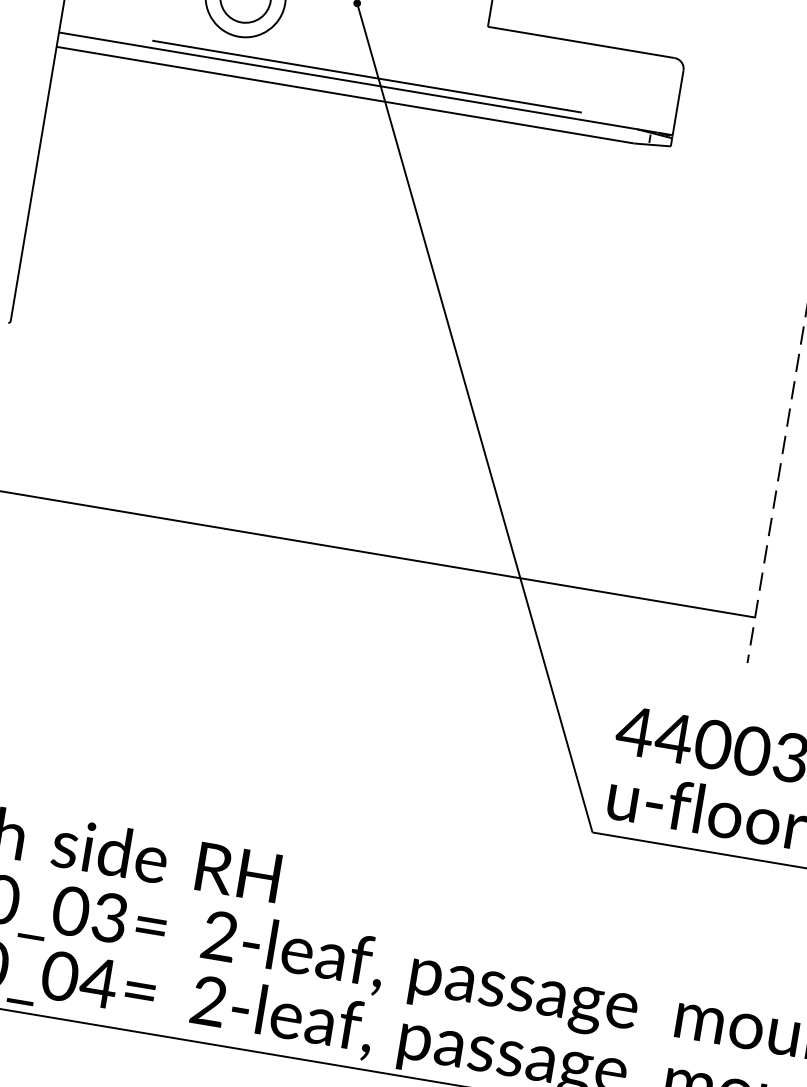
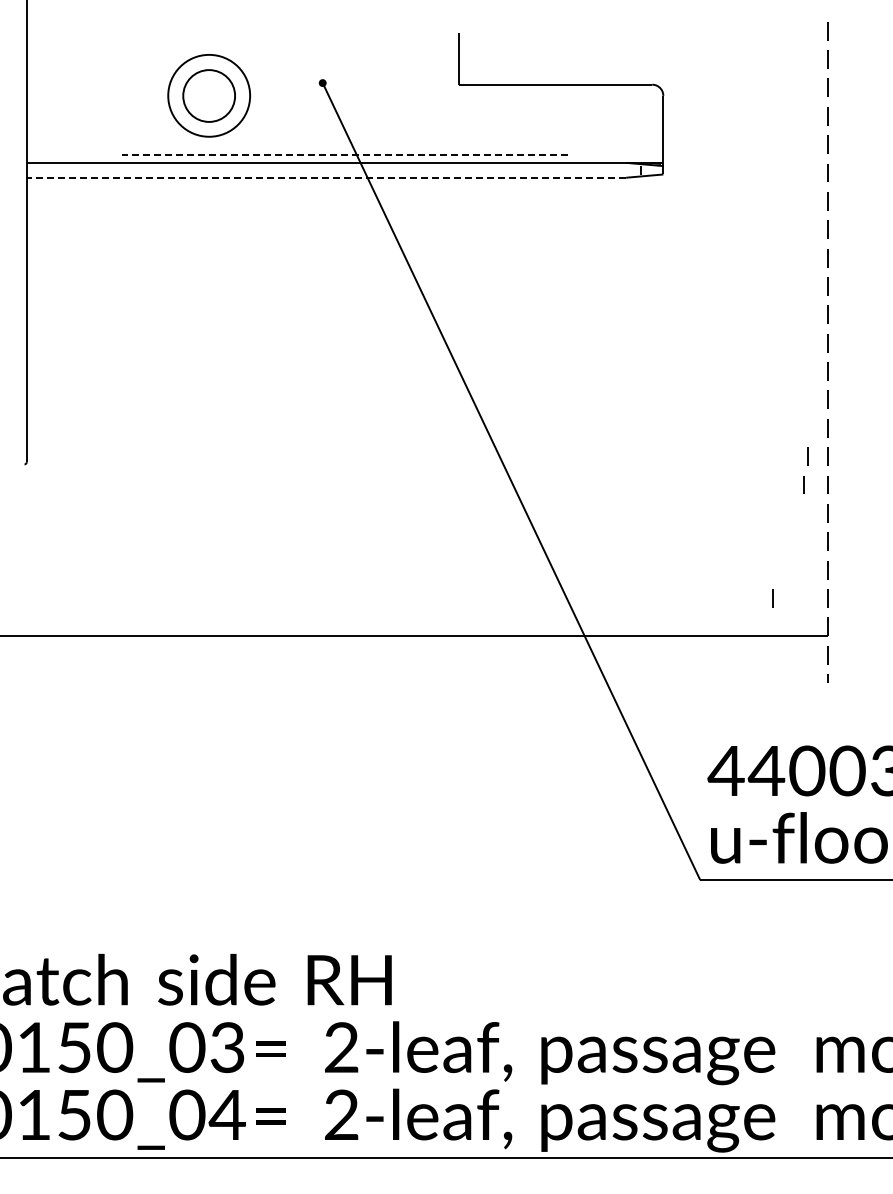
line: (367, 76) -> (345, 155), solid -> dashed
line: (345, 94) -> (326, 177), solid -> dashed
line: (764, 441) -> (807, 456), added
line: (755, 467) -> (803, 484), added
line: (707, 572) -> (772, 598), added

